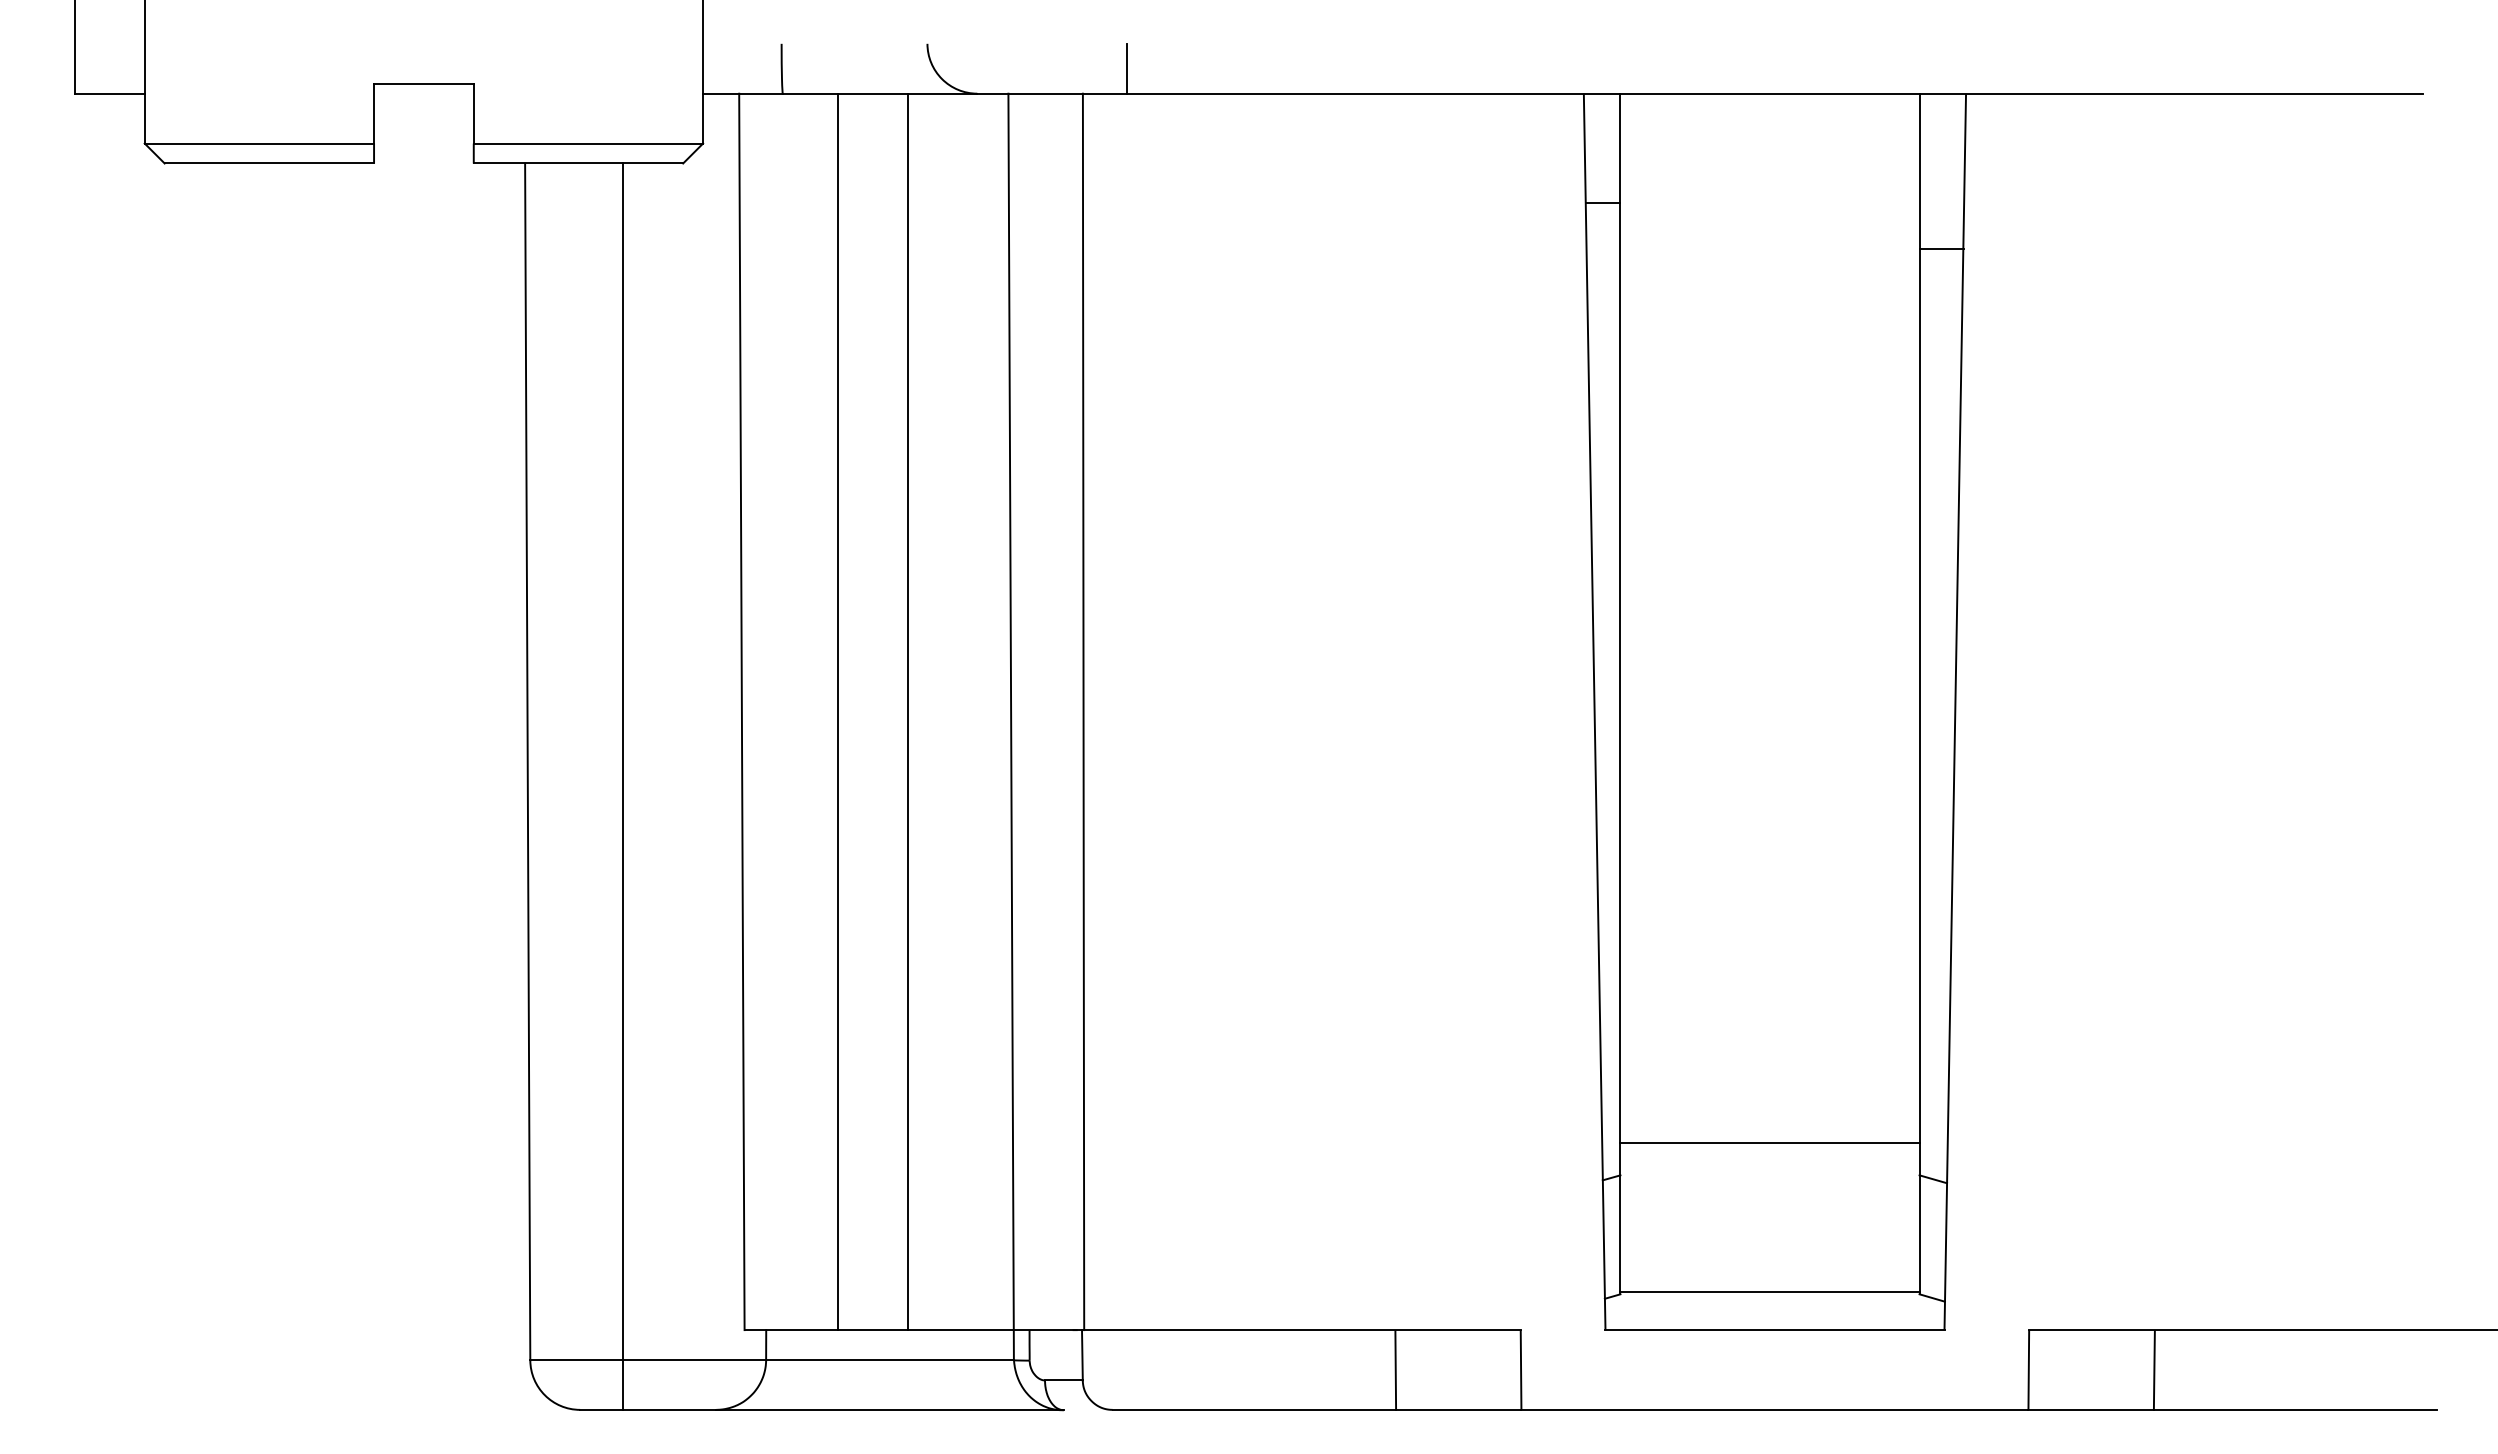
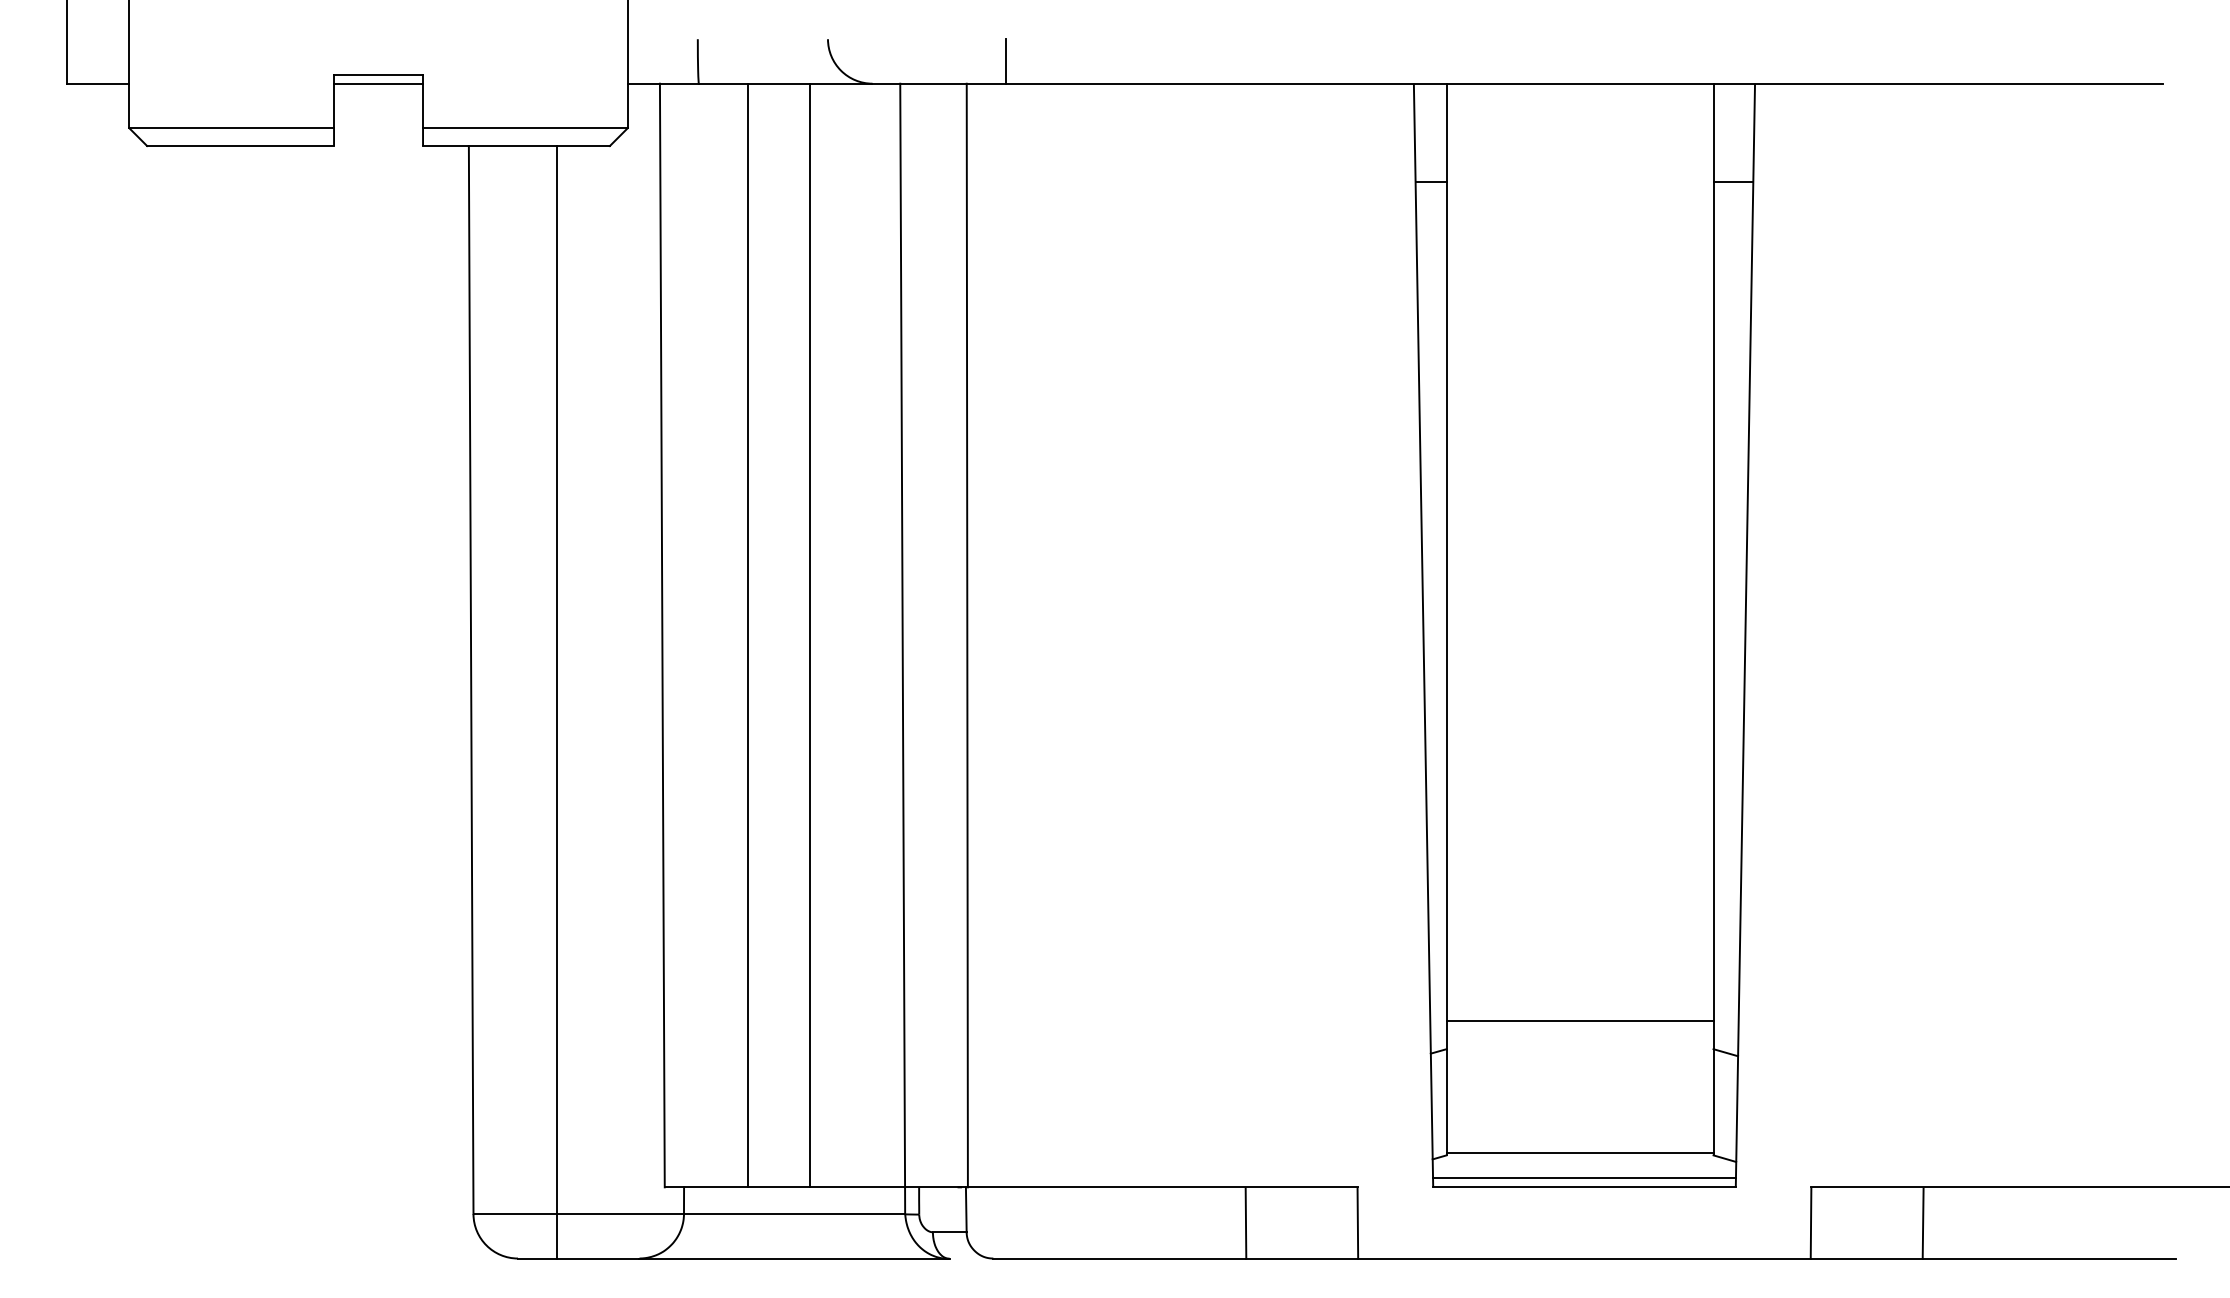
line: (423, 93) -> (378, 83), added
line: (1941, 249) -> (1733, 181), moved
line: (1774, 1320) -> (1584, 1178), added

